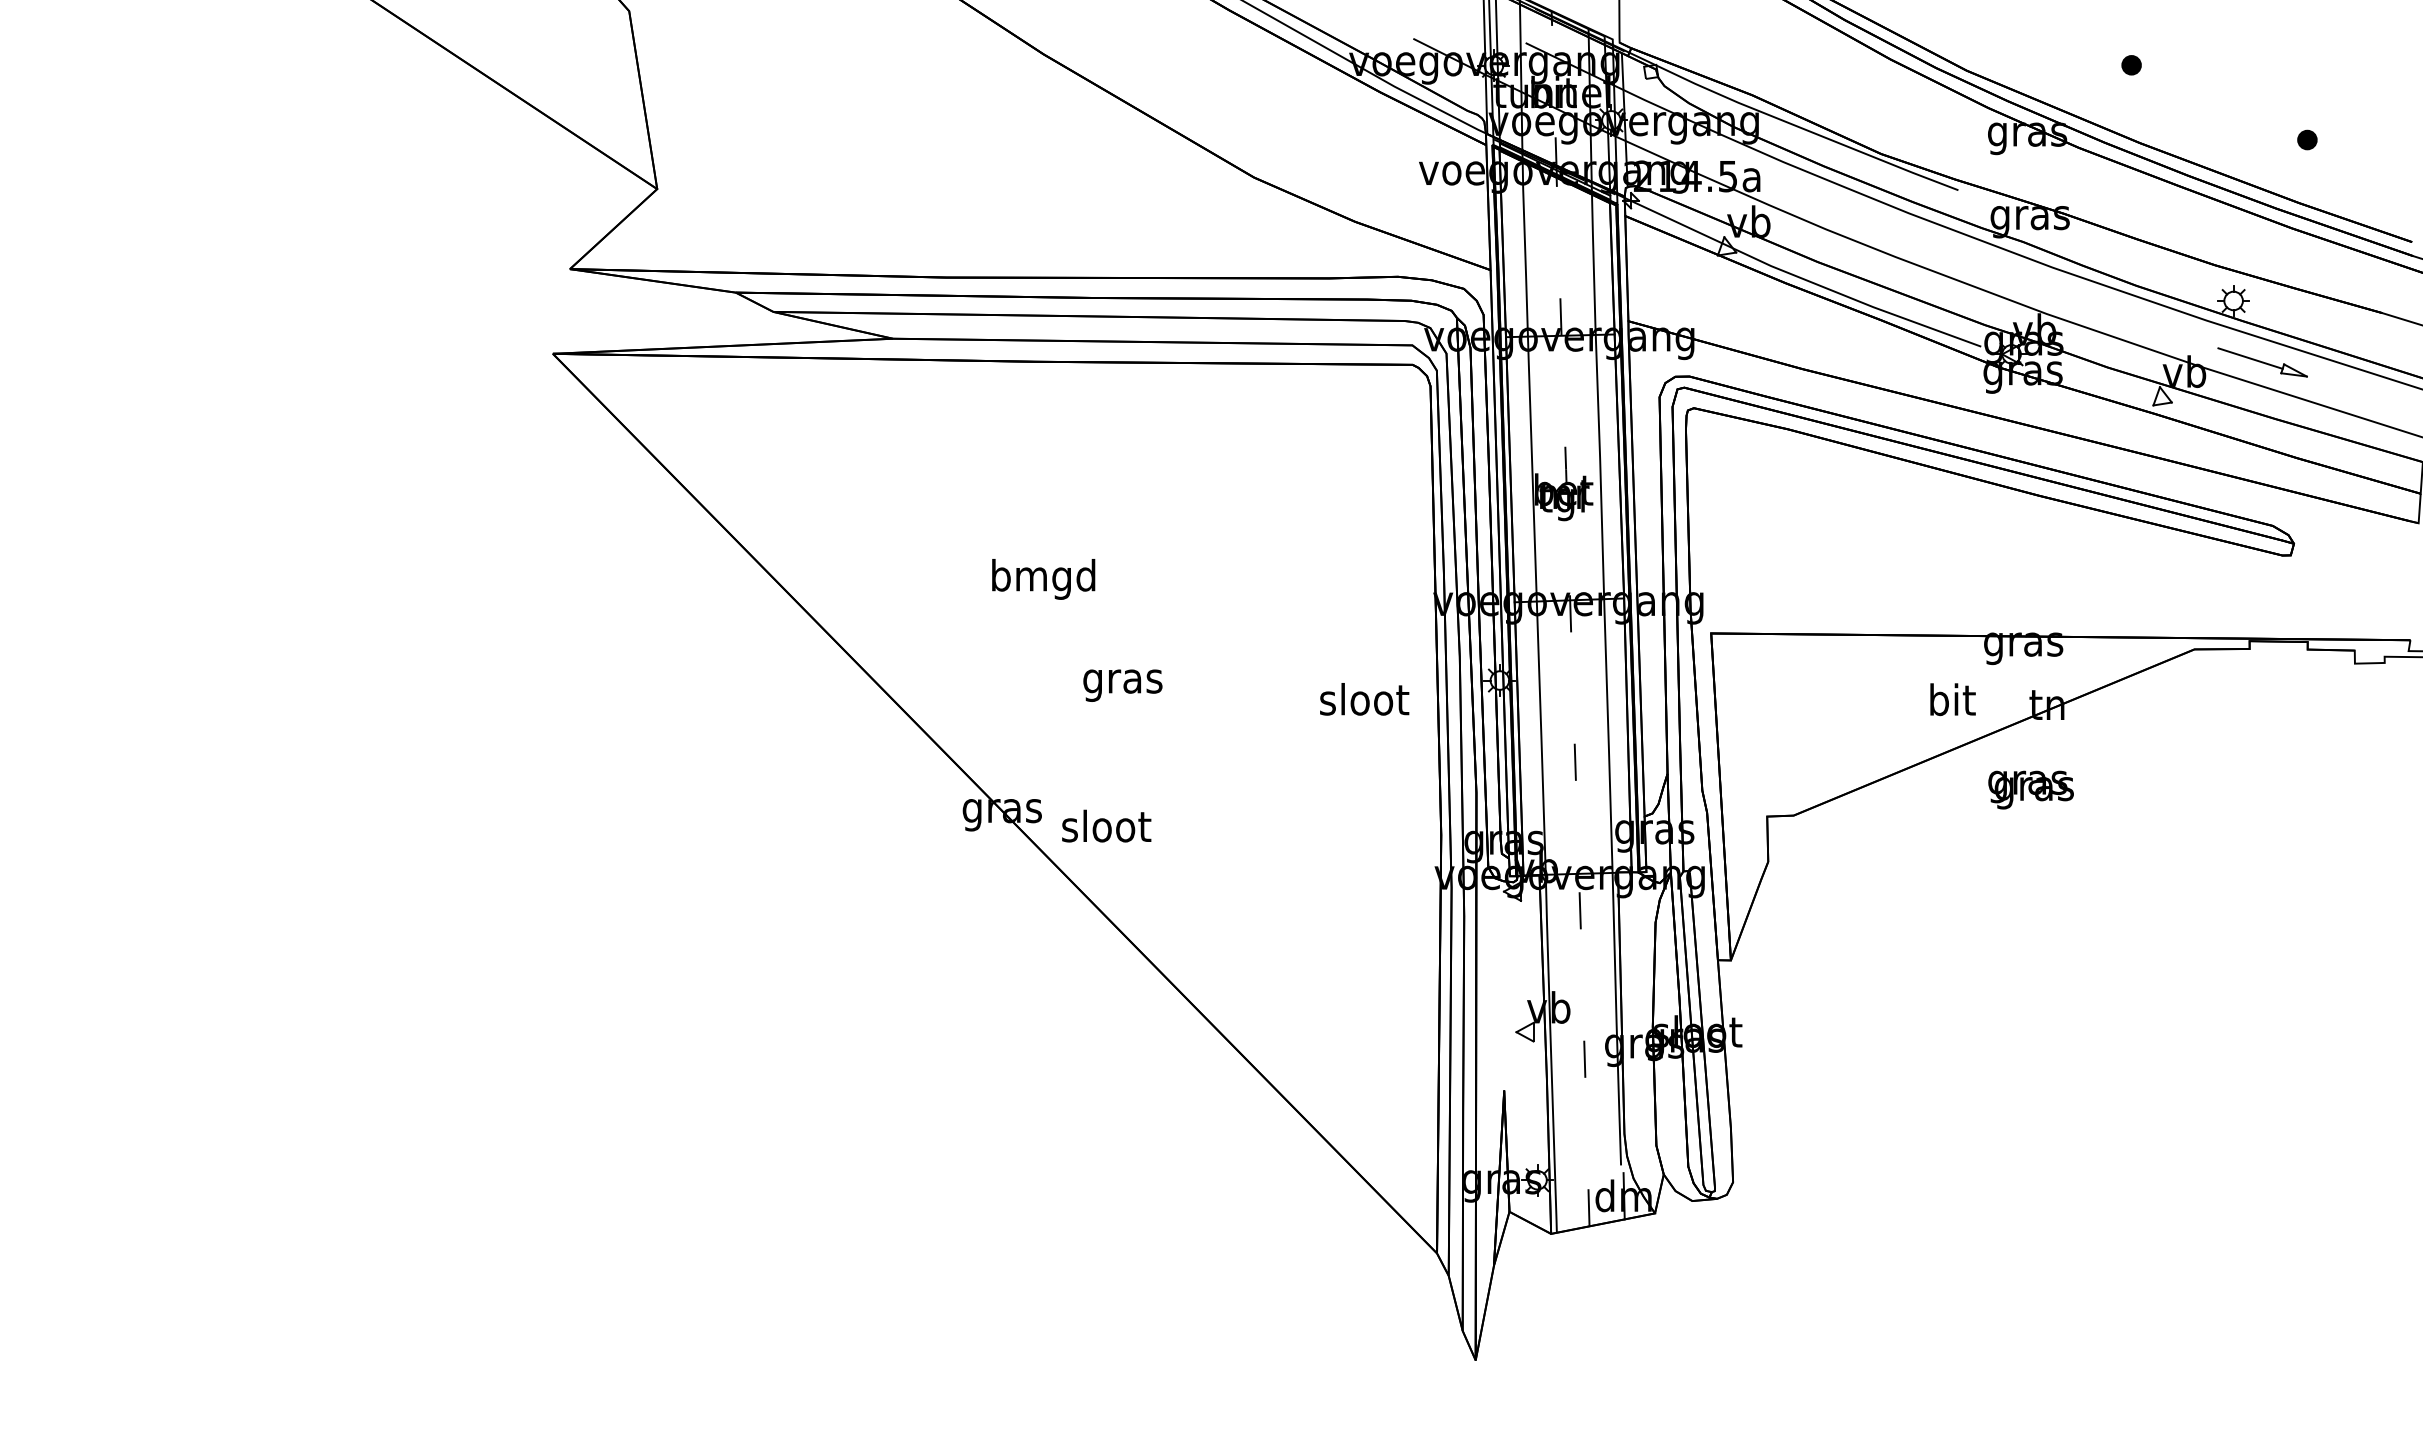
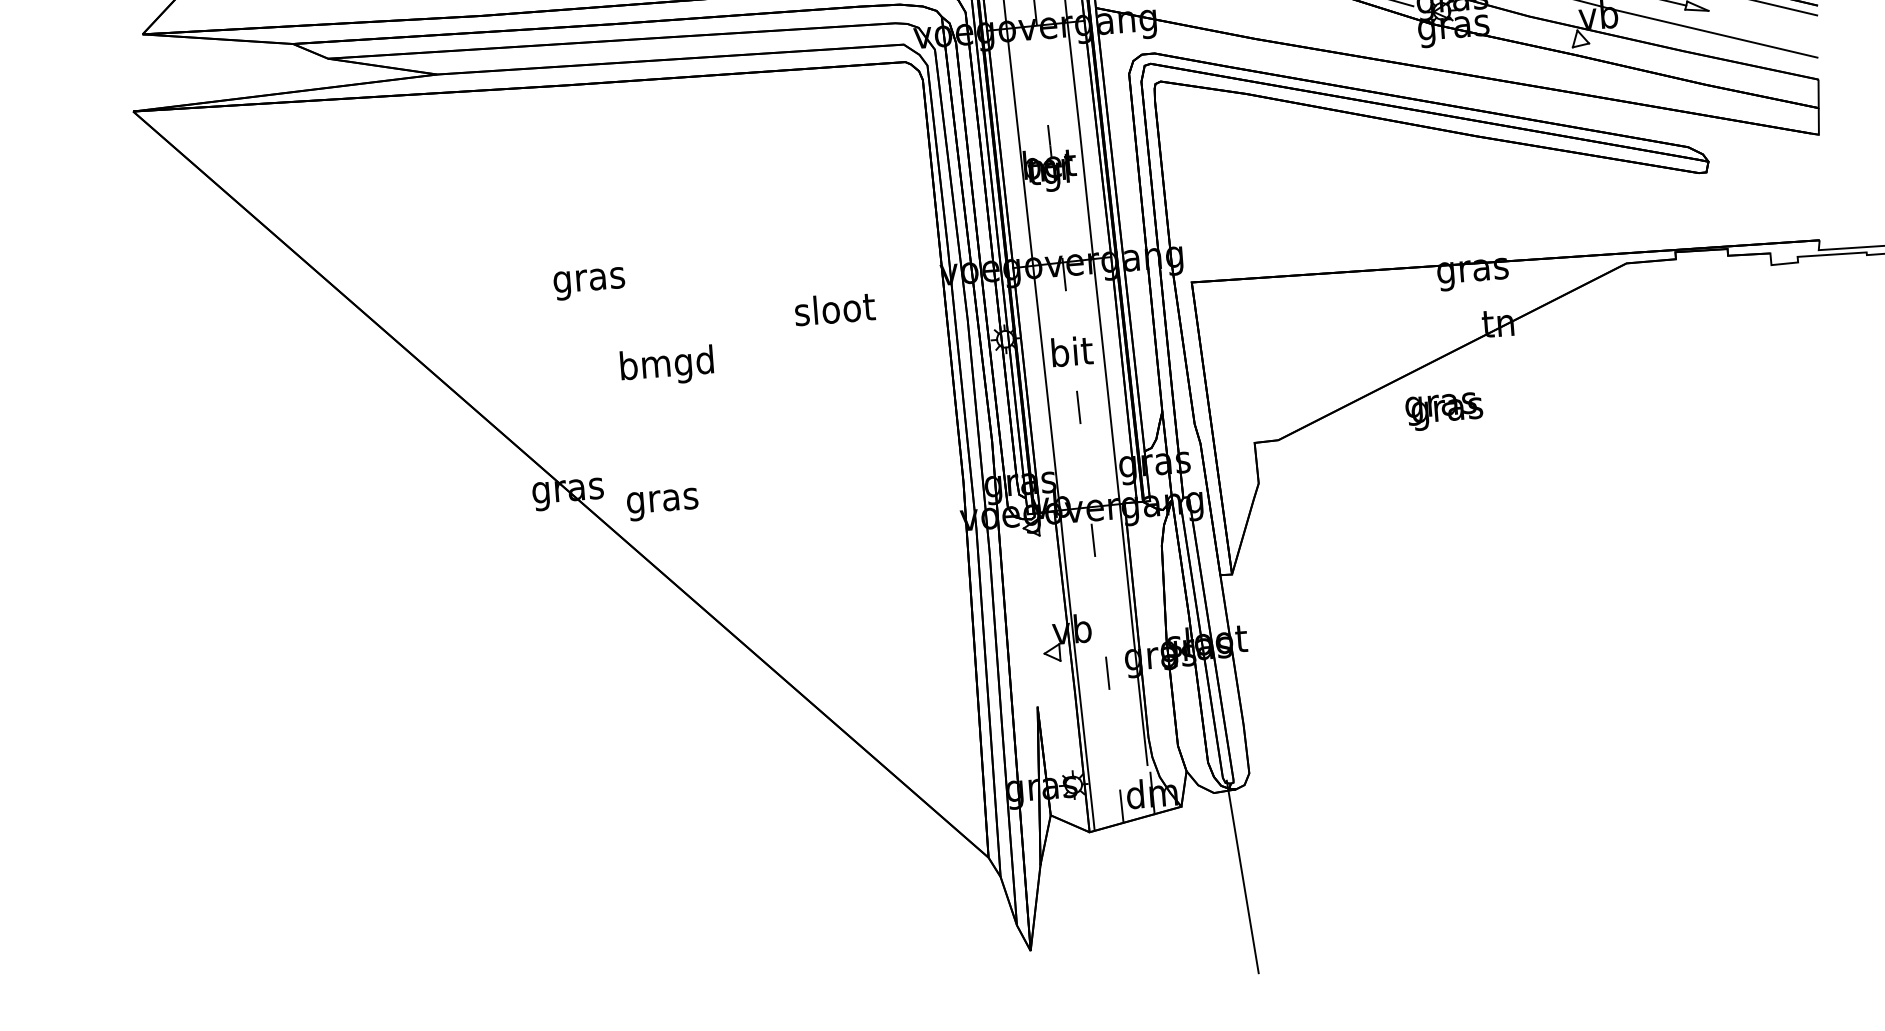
text: (1043, 579) -> (588, 280), bmgd -> gras
text: (1122, 681) -> (666, 366), gras -> bmgd
text: (1364, 699) -> (834, 309), moved
text: (1952, 699) -> (1071, 351), moved
text: (2030, 789) -> (1443, 411), moved
text: (1106, 829) -> (662, 500), sloot -> gras
line: (1716, 1296) -> (1242, 877), added

